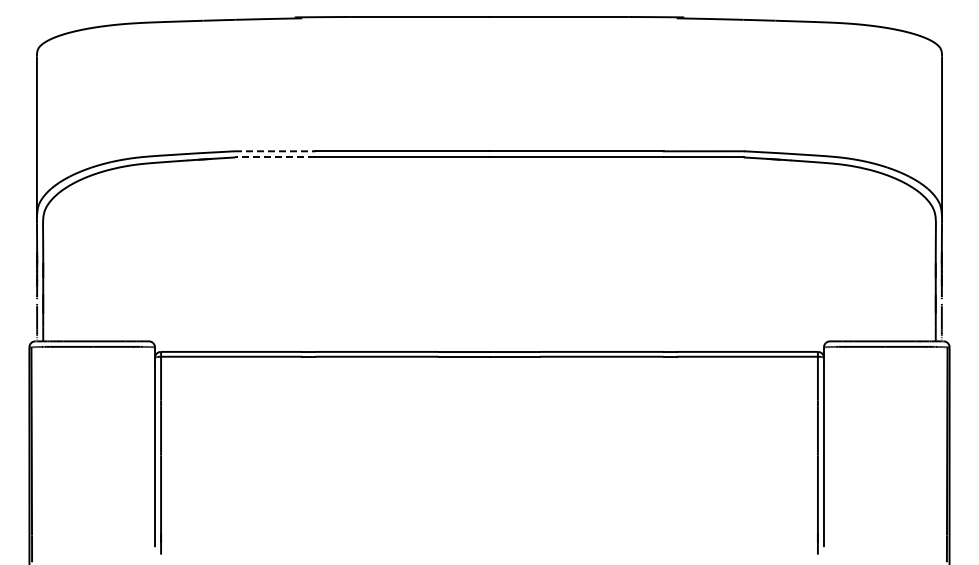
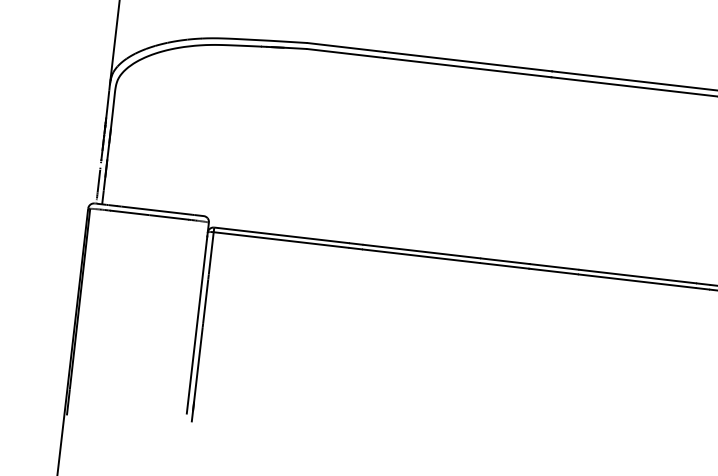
line: (275, 151) -> (346, 47), dashed -> solid
line: (274, 157) -> (344, 53), dashed -> solid

